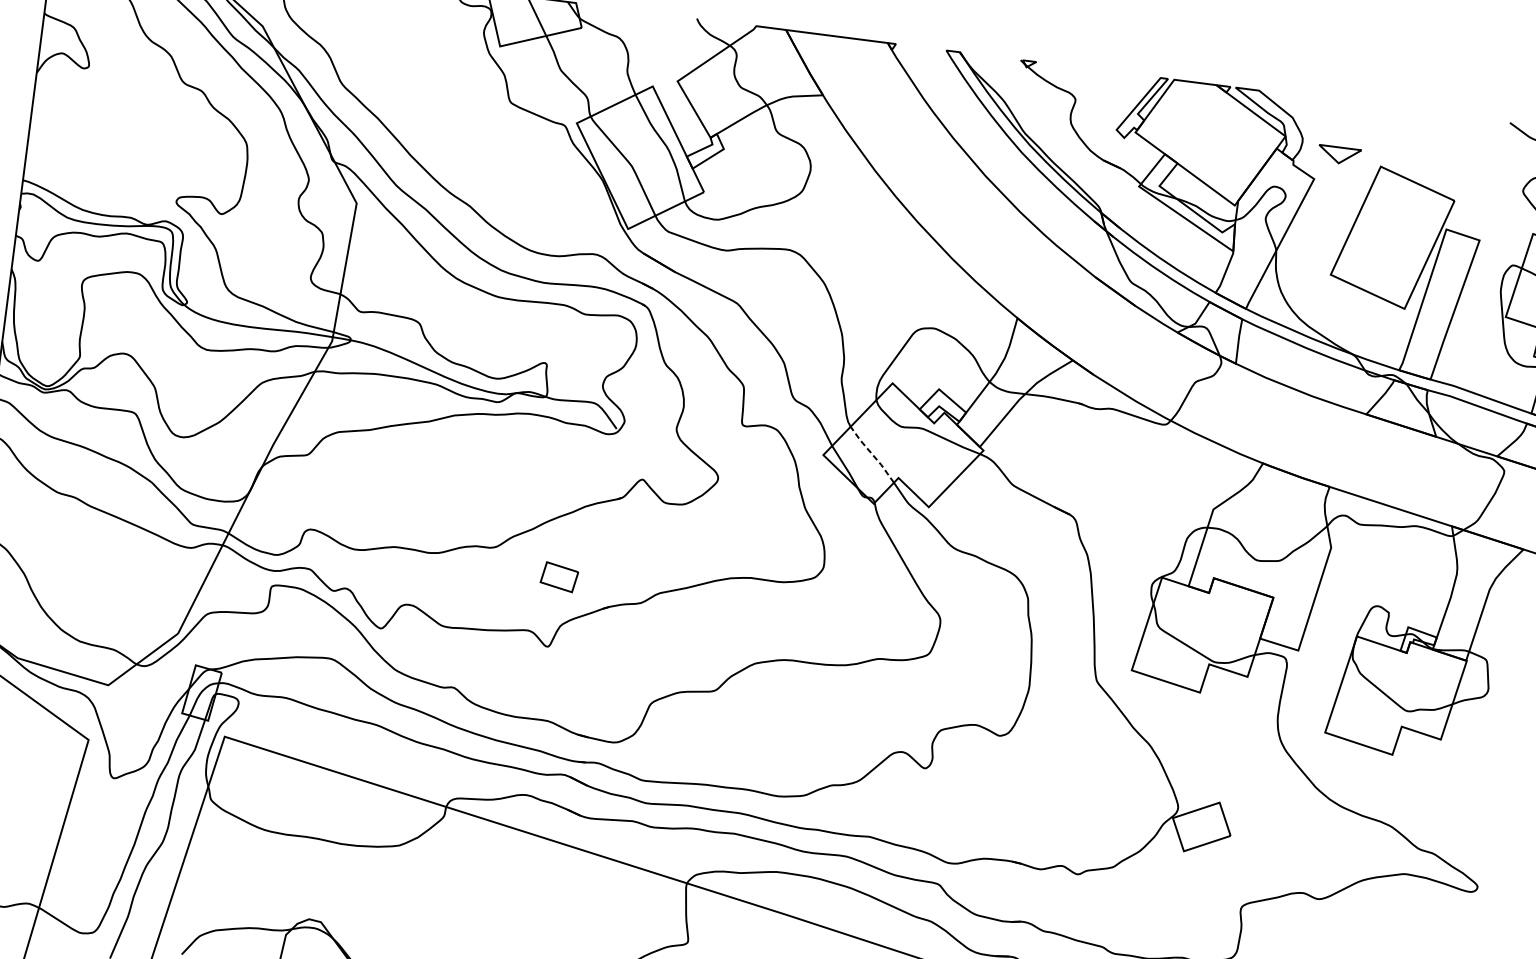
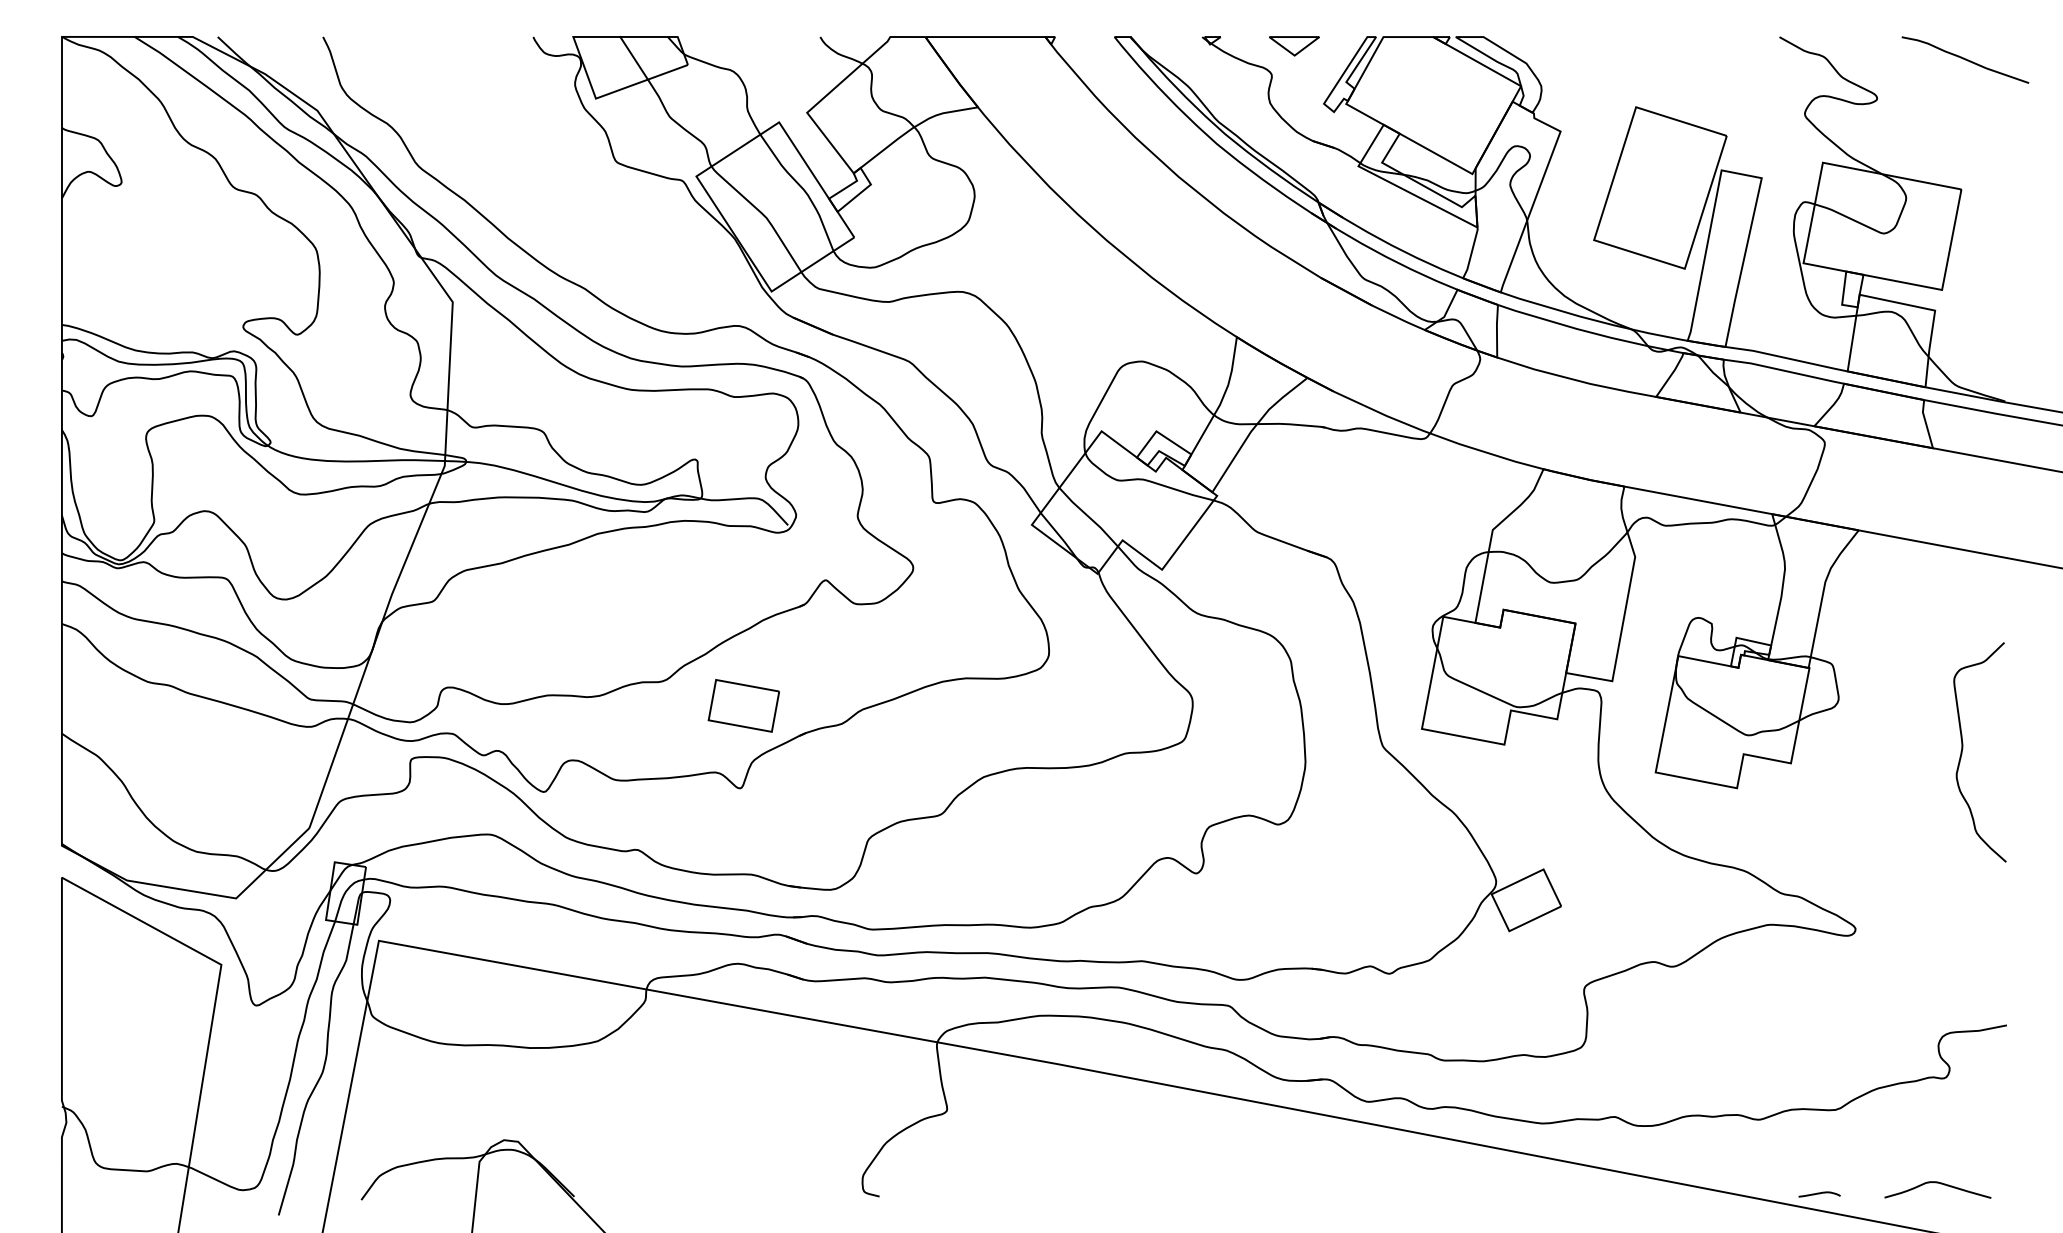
part: (1339, 155) -> (1294, 46), moved
line: (872, 454) -> (1088, 516), dashed -> solid
part: (559, 576) -> (743, 705), size x1.67

